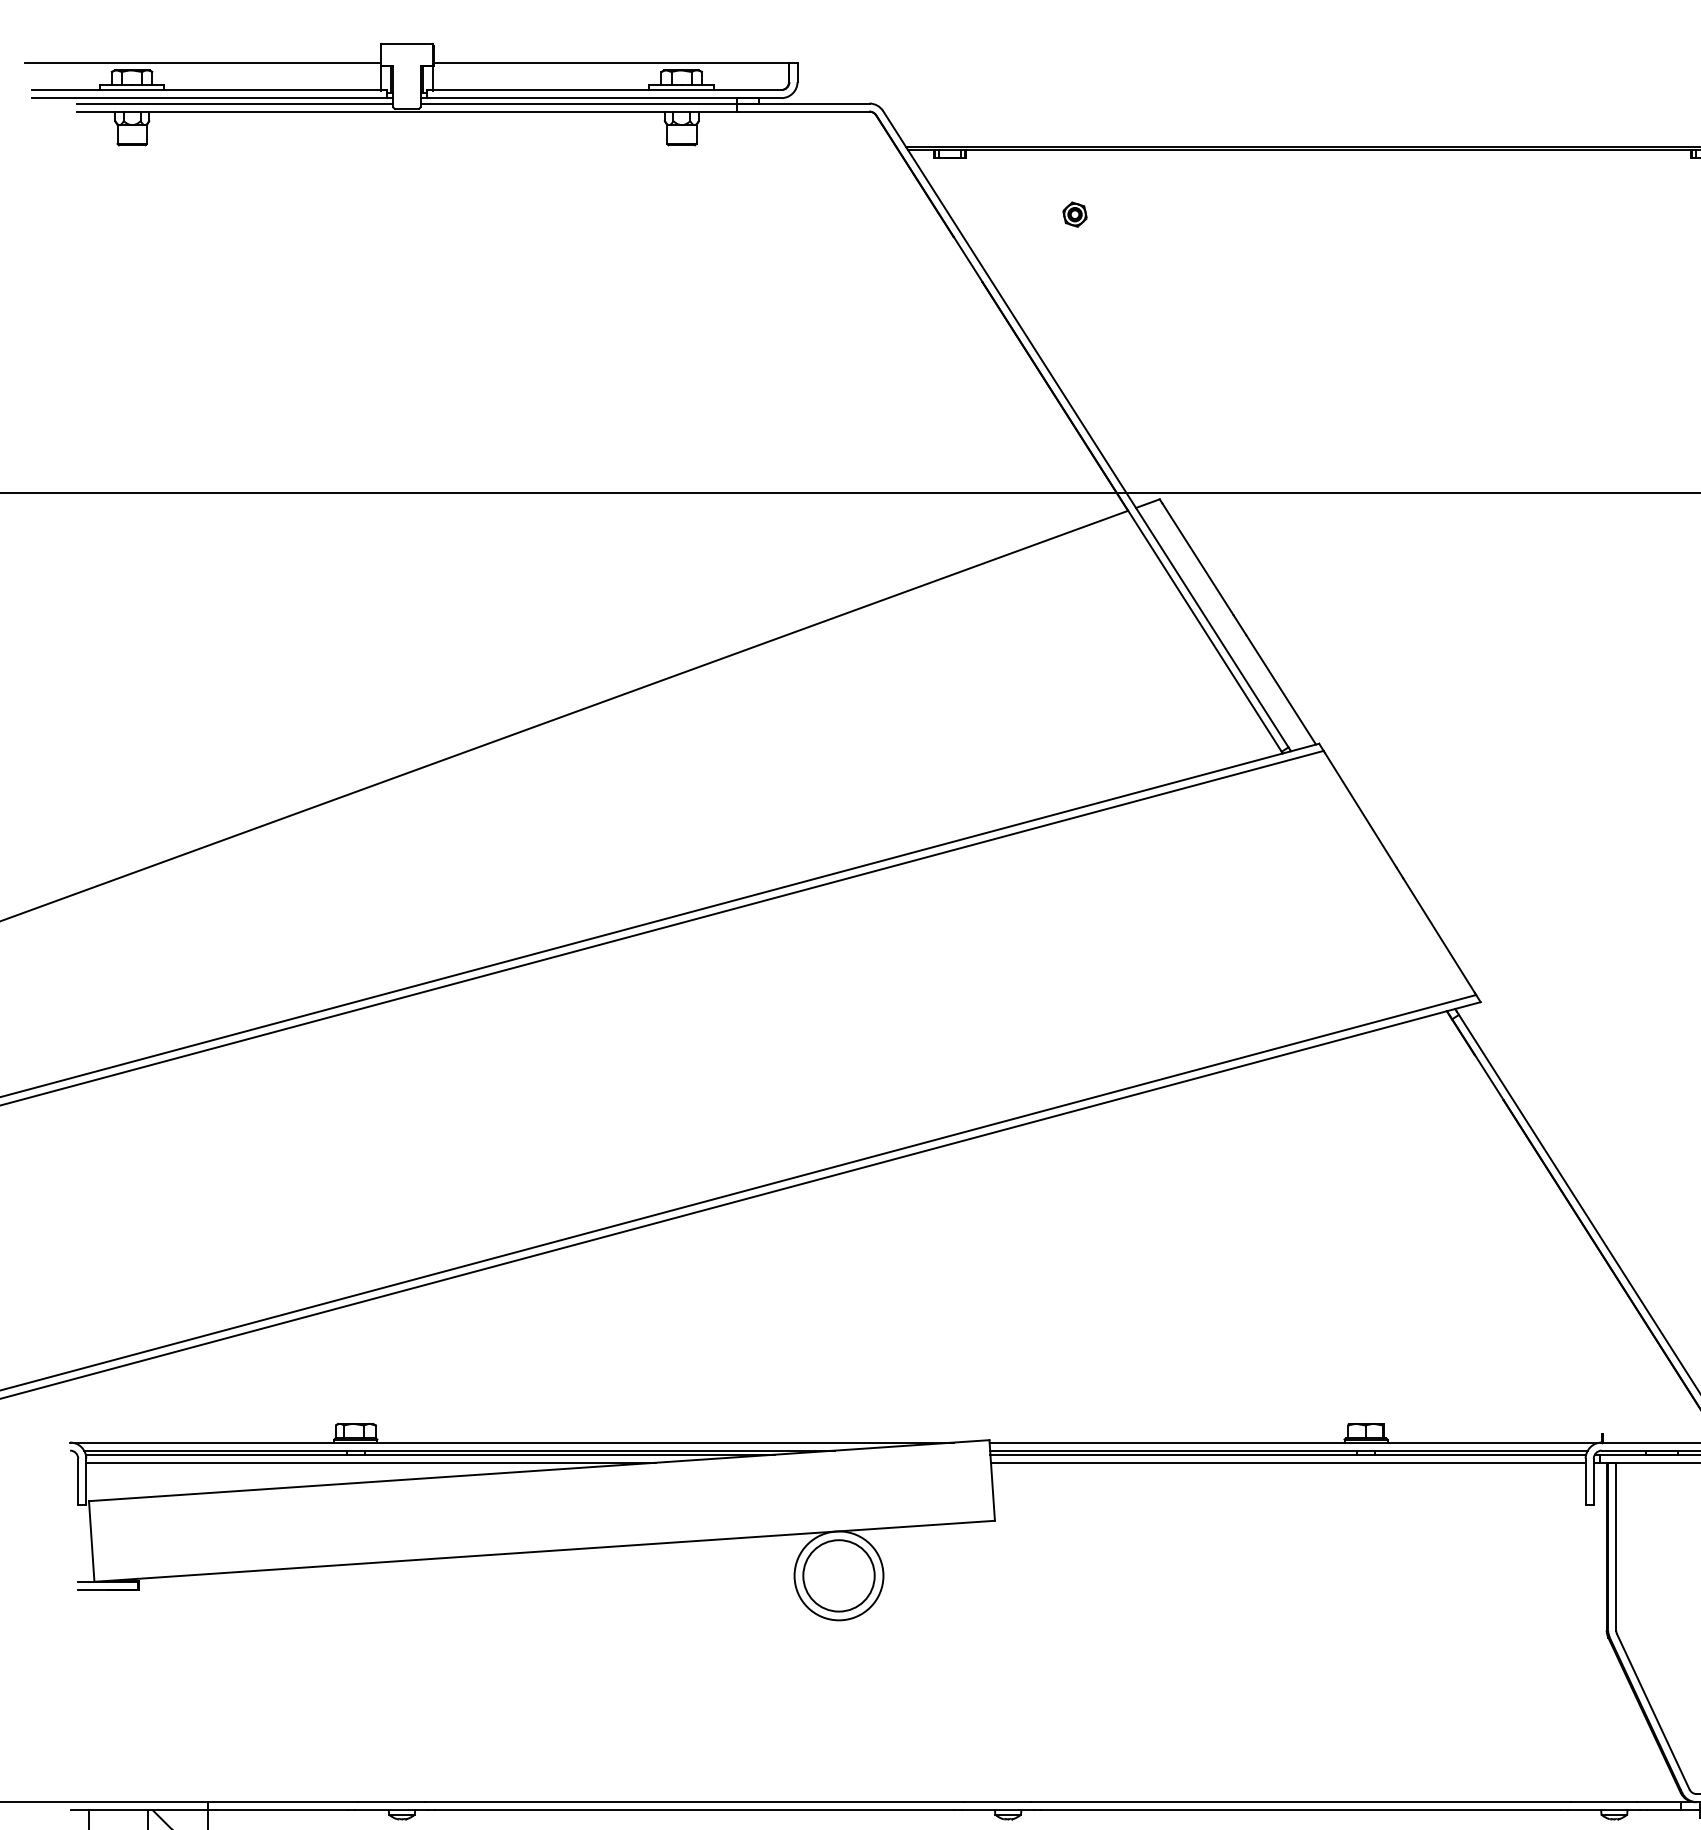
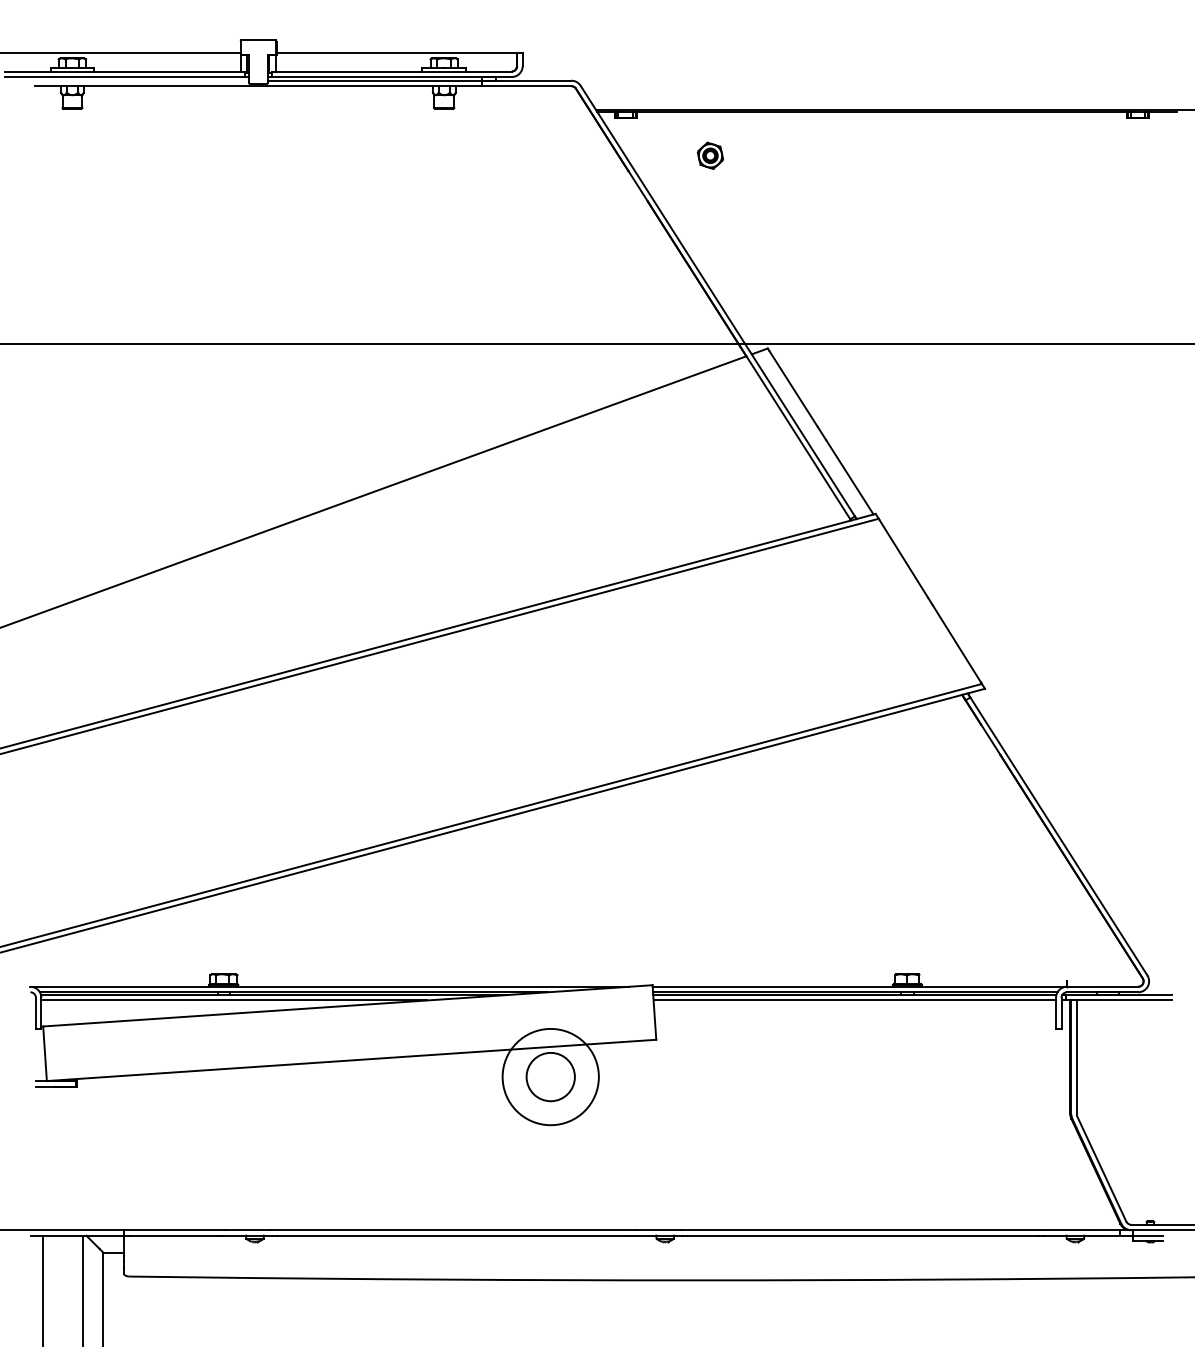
line: (235, 103) -> (142, 80), removed
part: (1075, 214) -> (710, 155), size x1.6
circle: (838, 1575) -> (550, 1076), size x1.6

